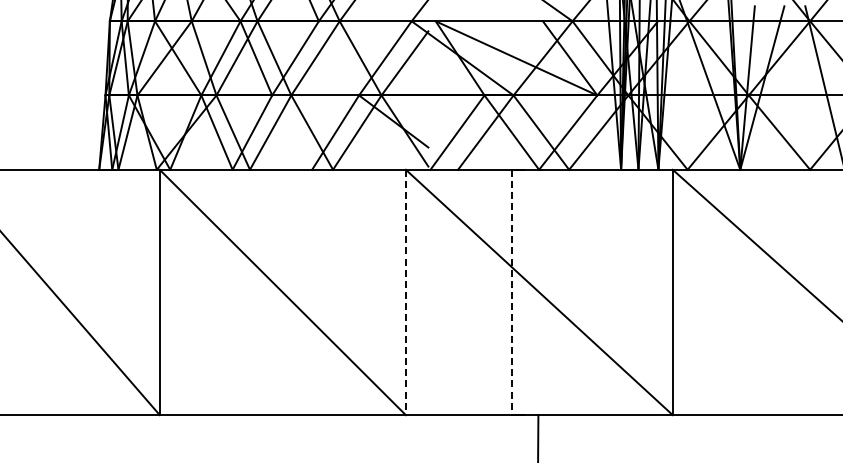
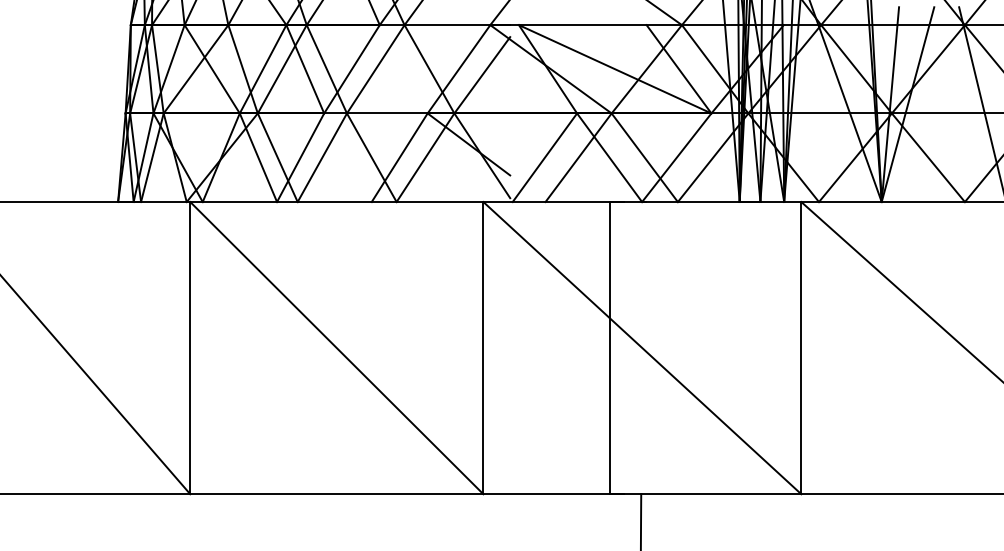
line: (405, 292) -> (482, 348), dashed -> solid
line: (511, 292) -> (609, 348), dashed -> solid

